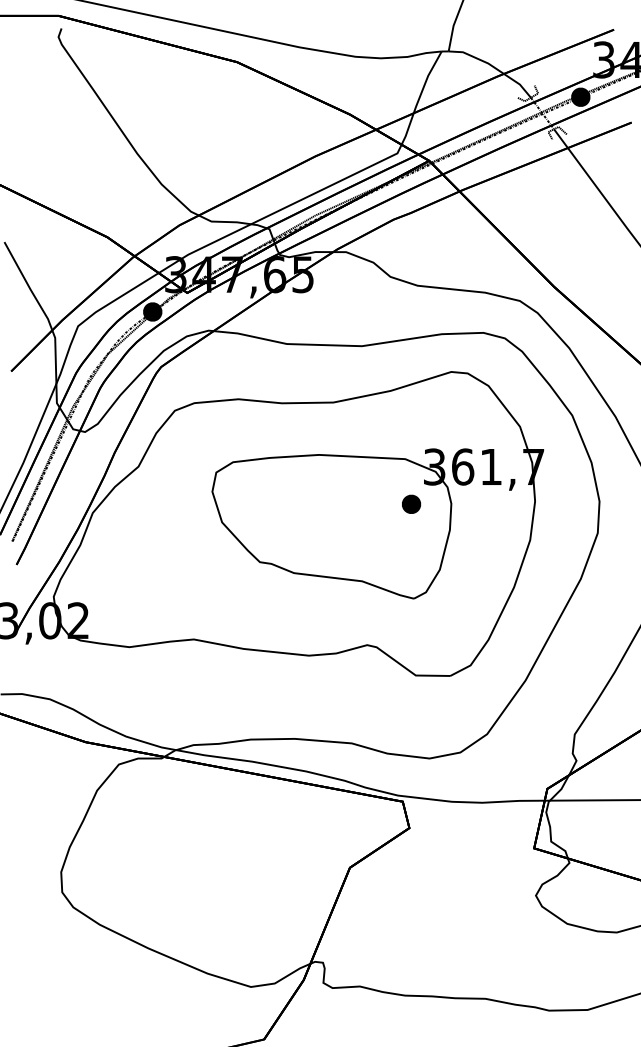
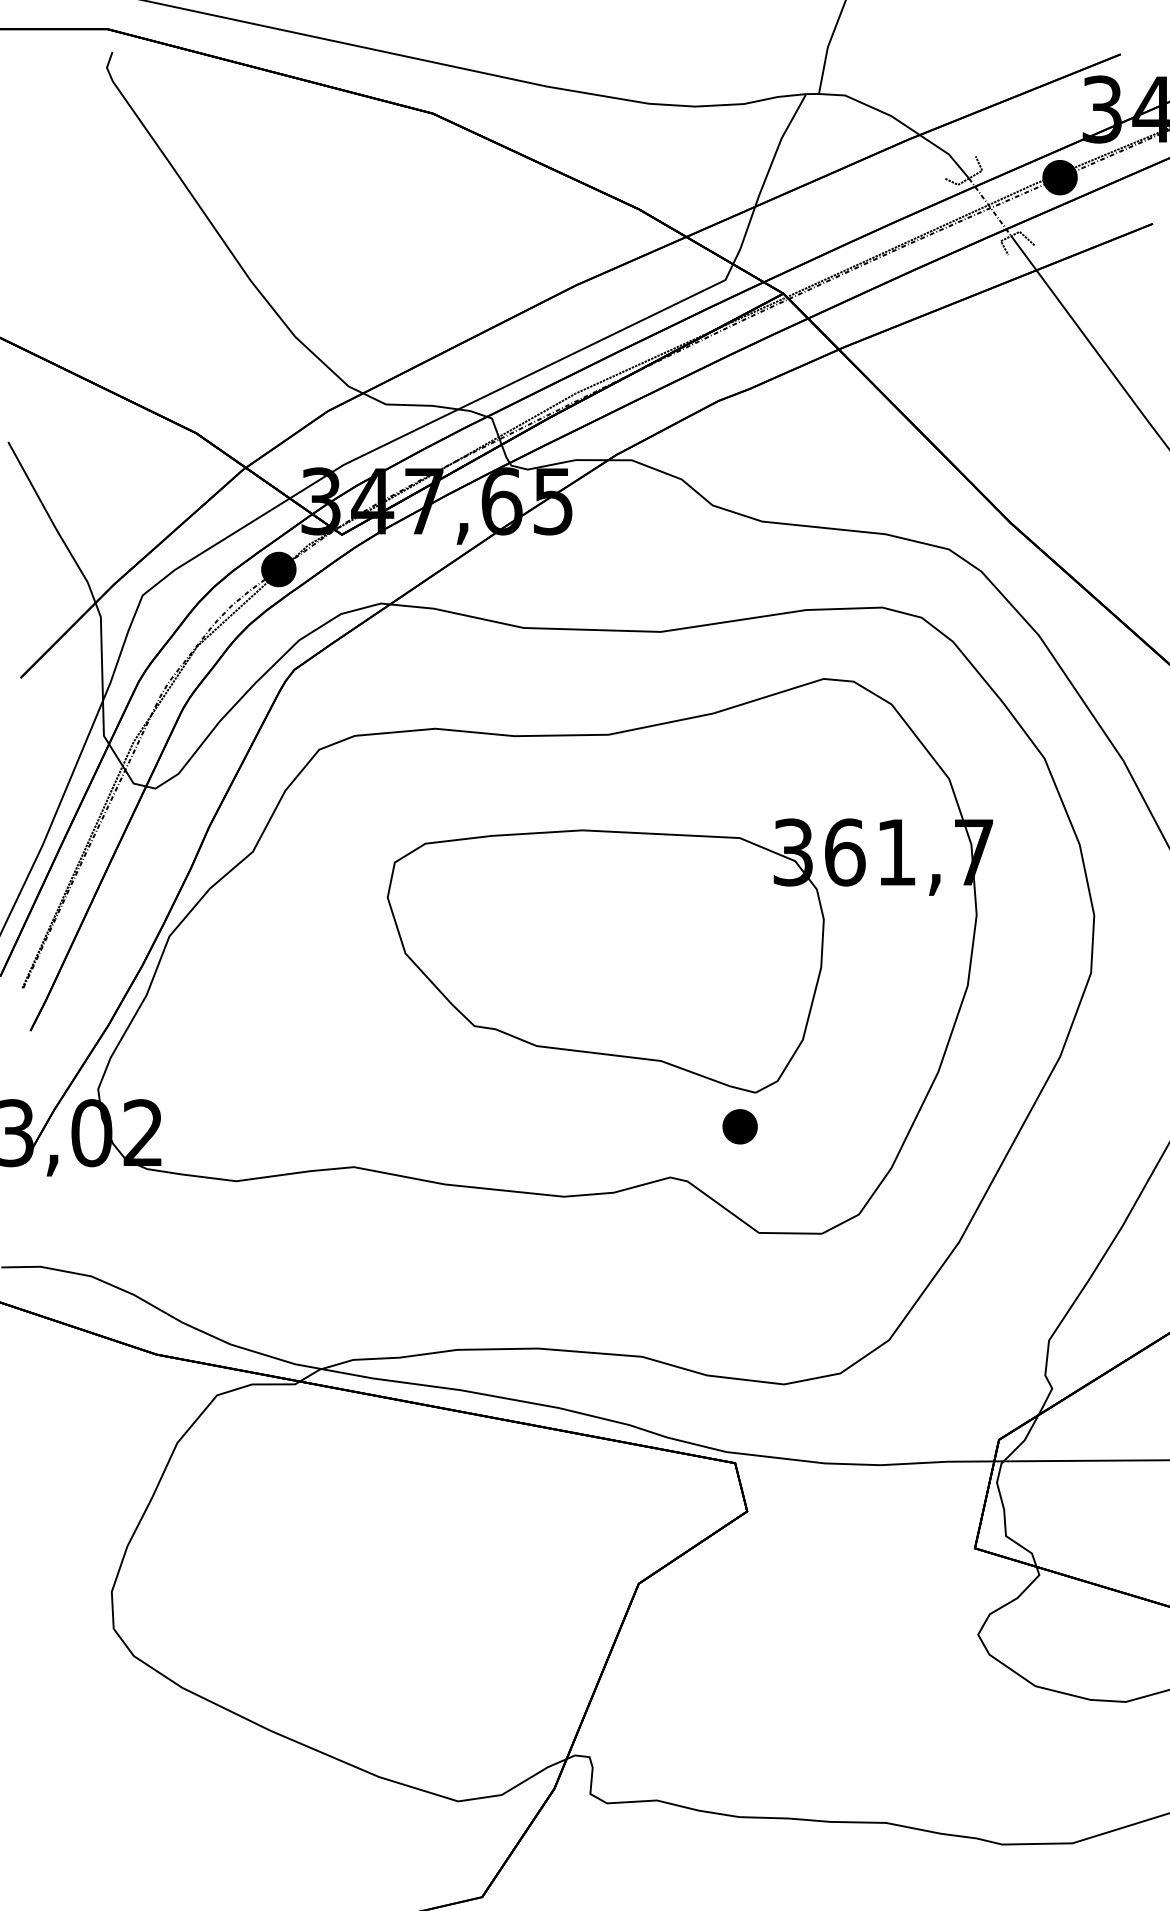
part: (411, 503) -> (740, 1125), moved

